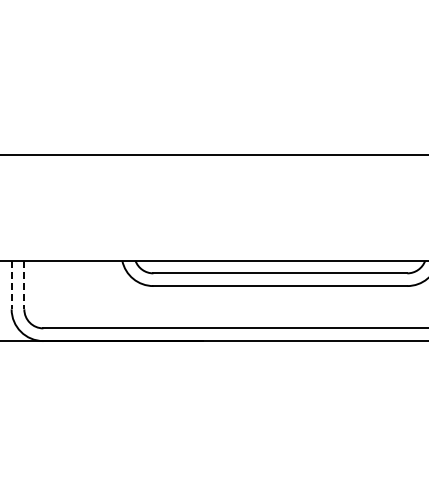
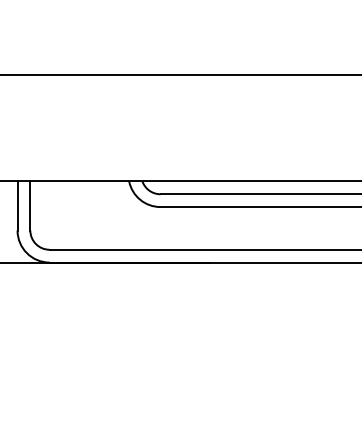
line: (11, 285) -> (17, 206), dashed -> solid
line: (24, 285) -> (30, 206), dashed -> solid

